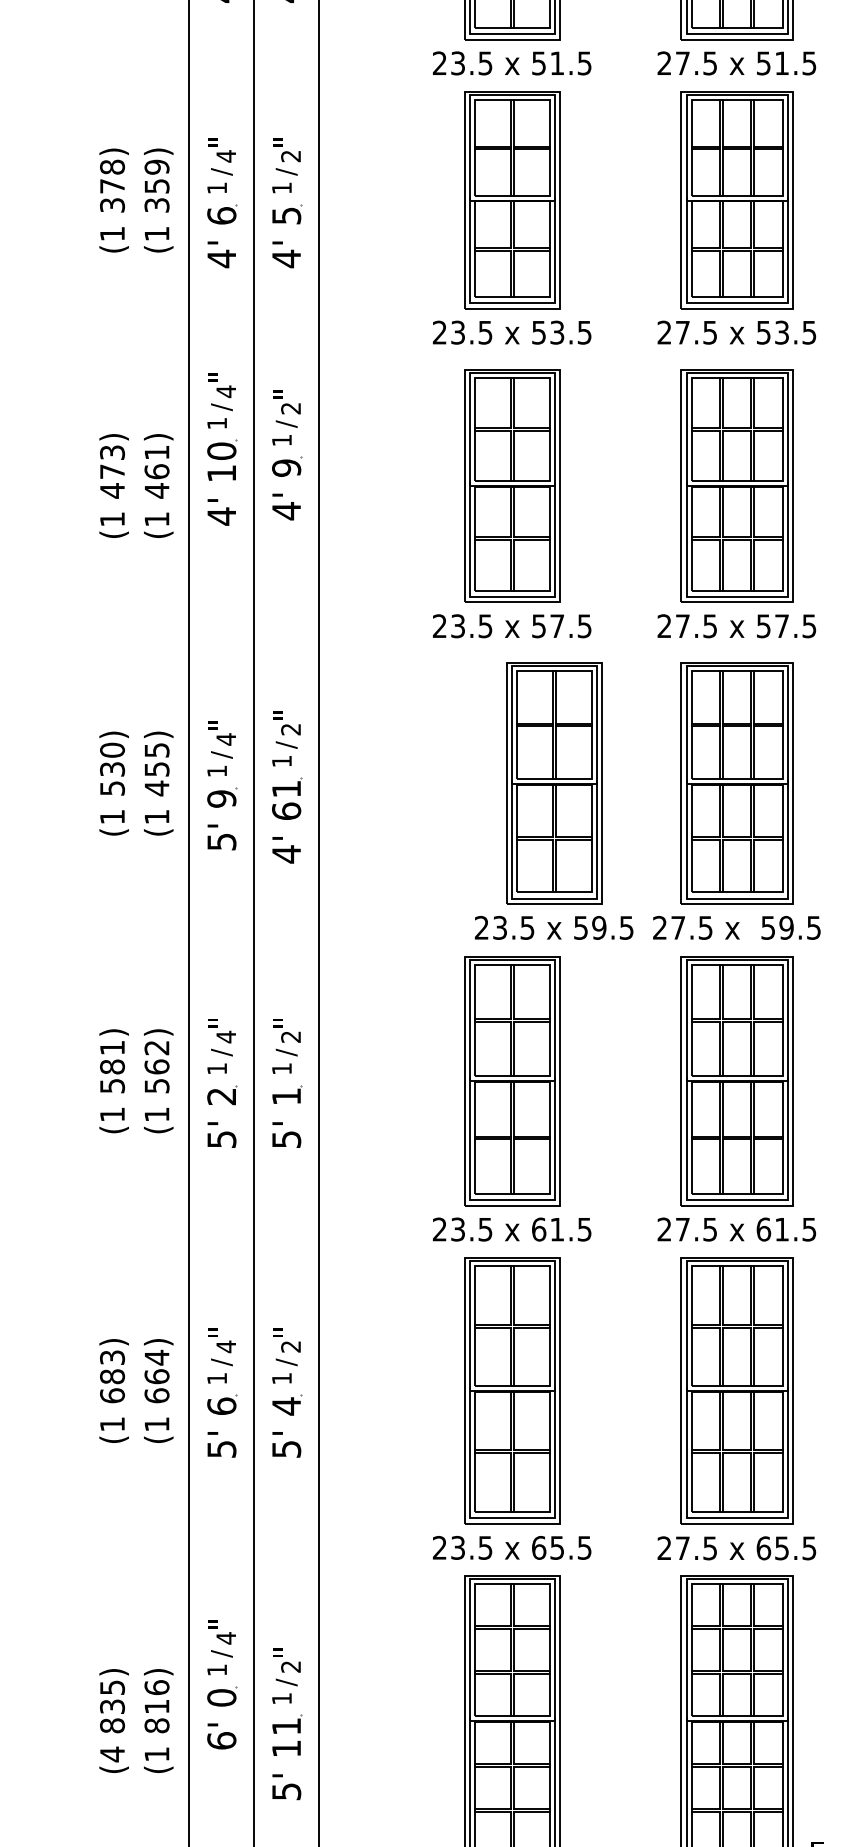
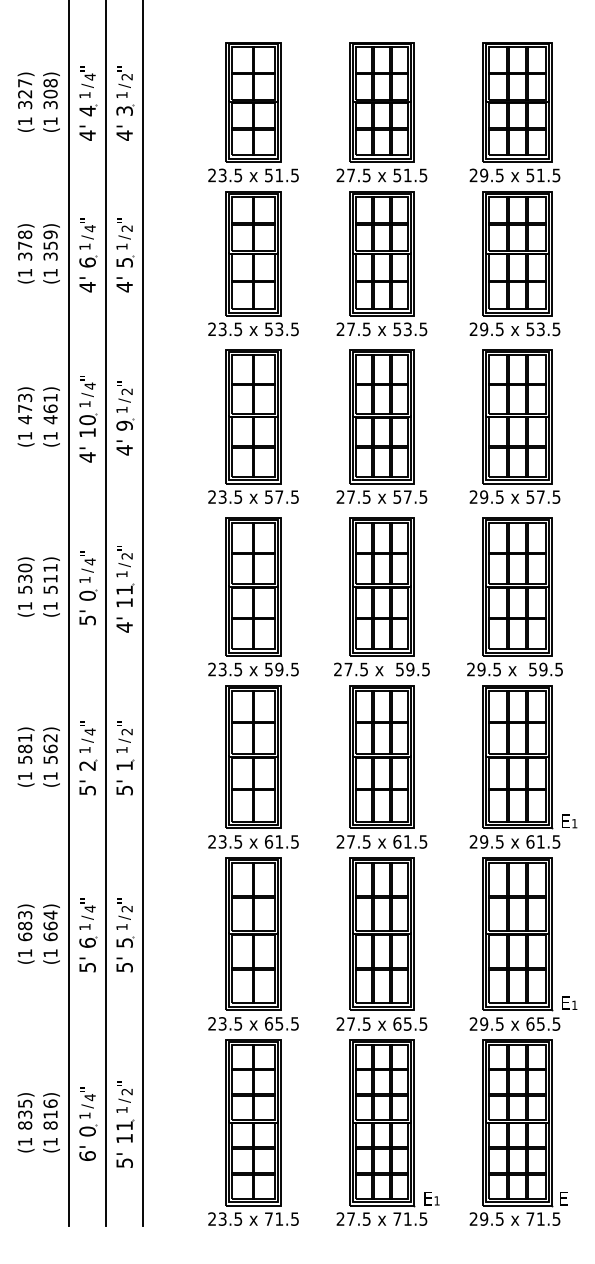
part: (223, 450) -> (88, 419), moved
part: (288, 455) -> (125, 418), moved
text: (156, 770) -> (50, 579), 455) -> 511)
text: (221, 798) -> (87, 595), 9 -> 0
part: (554, 800) -> (253, 596), moved
text: (286, 810) -> (124, 602), 61 -> 11
text: (286, 1405) -> (124, 942), 4 -> 5
part: (223, 1683) -> (88, 1123), moved
text: (113, 1753) -> (25, 1141), (4 -> (1

